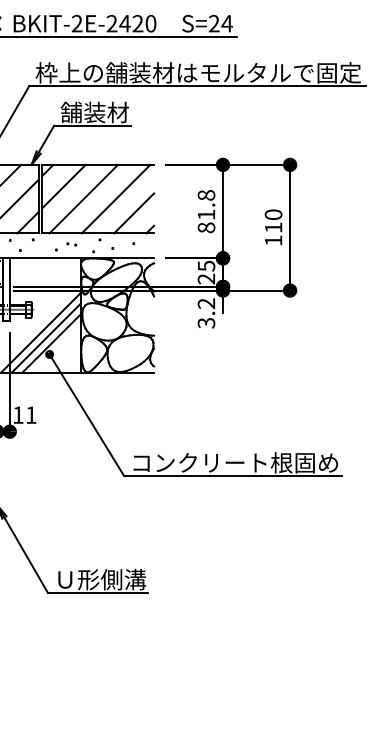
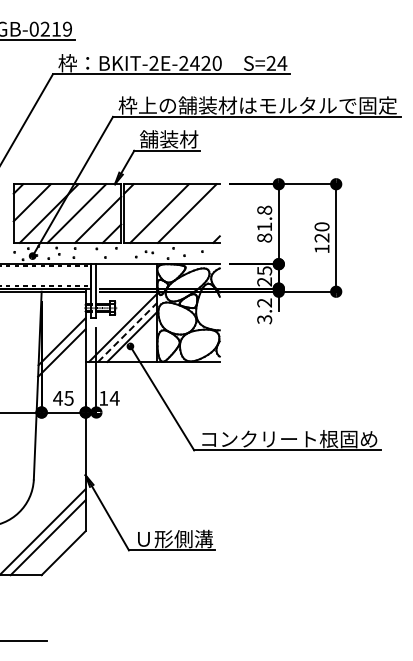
line: (63, 186) -> (142, 202), removed
line: (133, 213) -> (202, 225), removed
text: (272, 227) -> (321, 237), 110 -> 120
line: (46, 338) -> (127, 332), solid -> dashed
text: (30, 415) -> (114, 398), 11 -> 14

